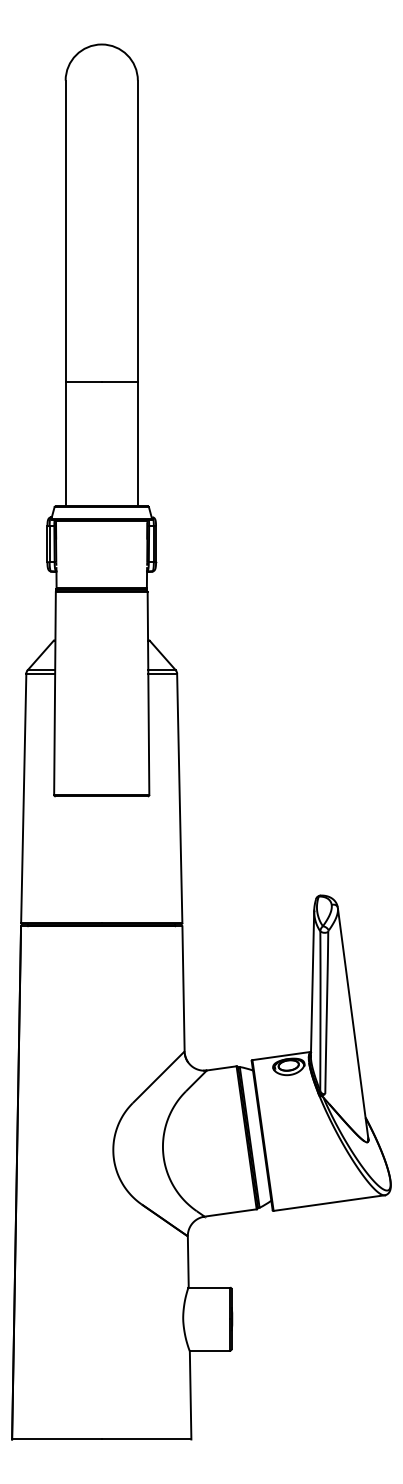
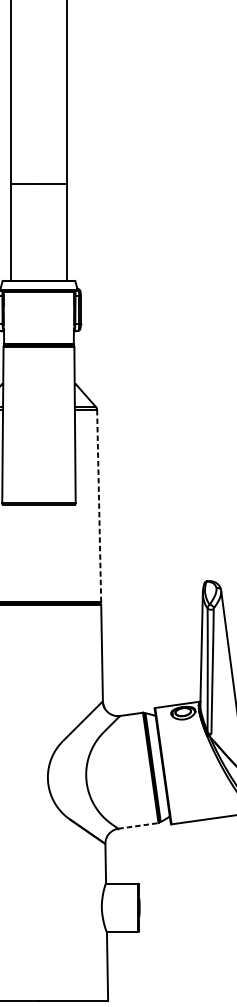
line: (179, 798) -> (98, 506), solid -> dashed
line: (231, 1212) -> (139, 825), solid -> dashed

